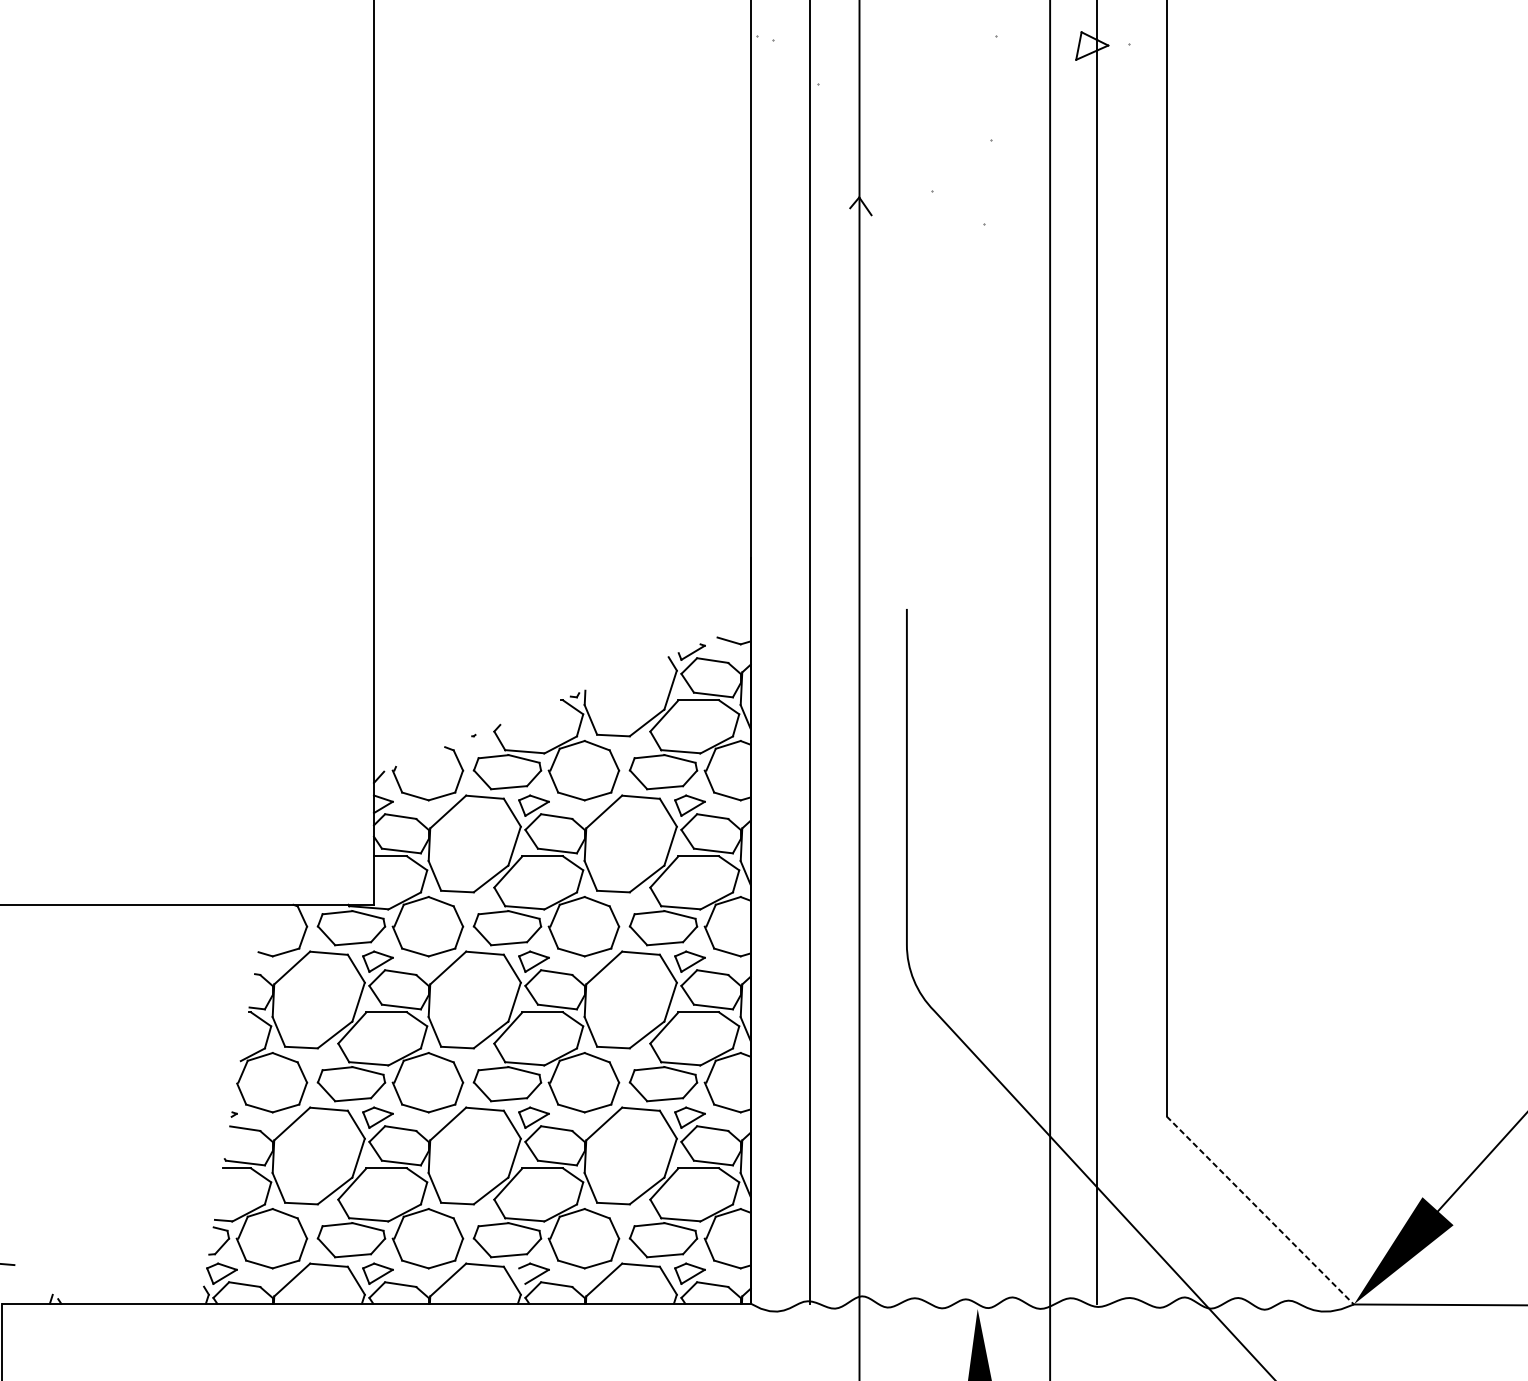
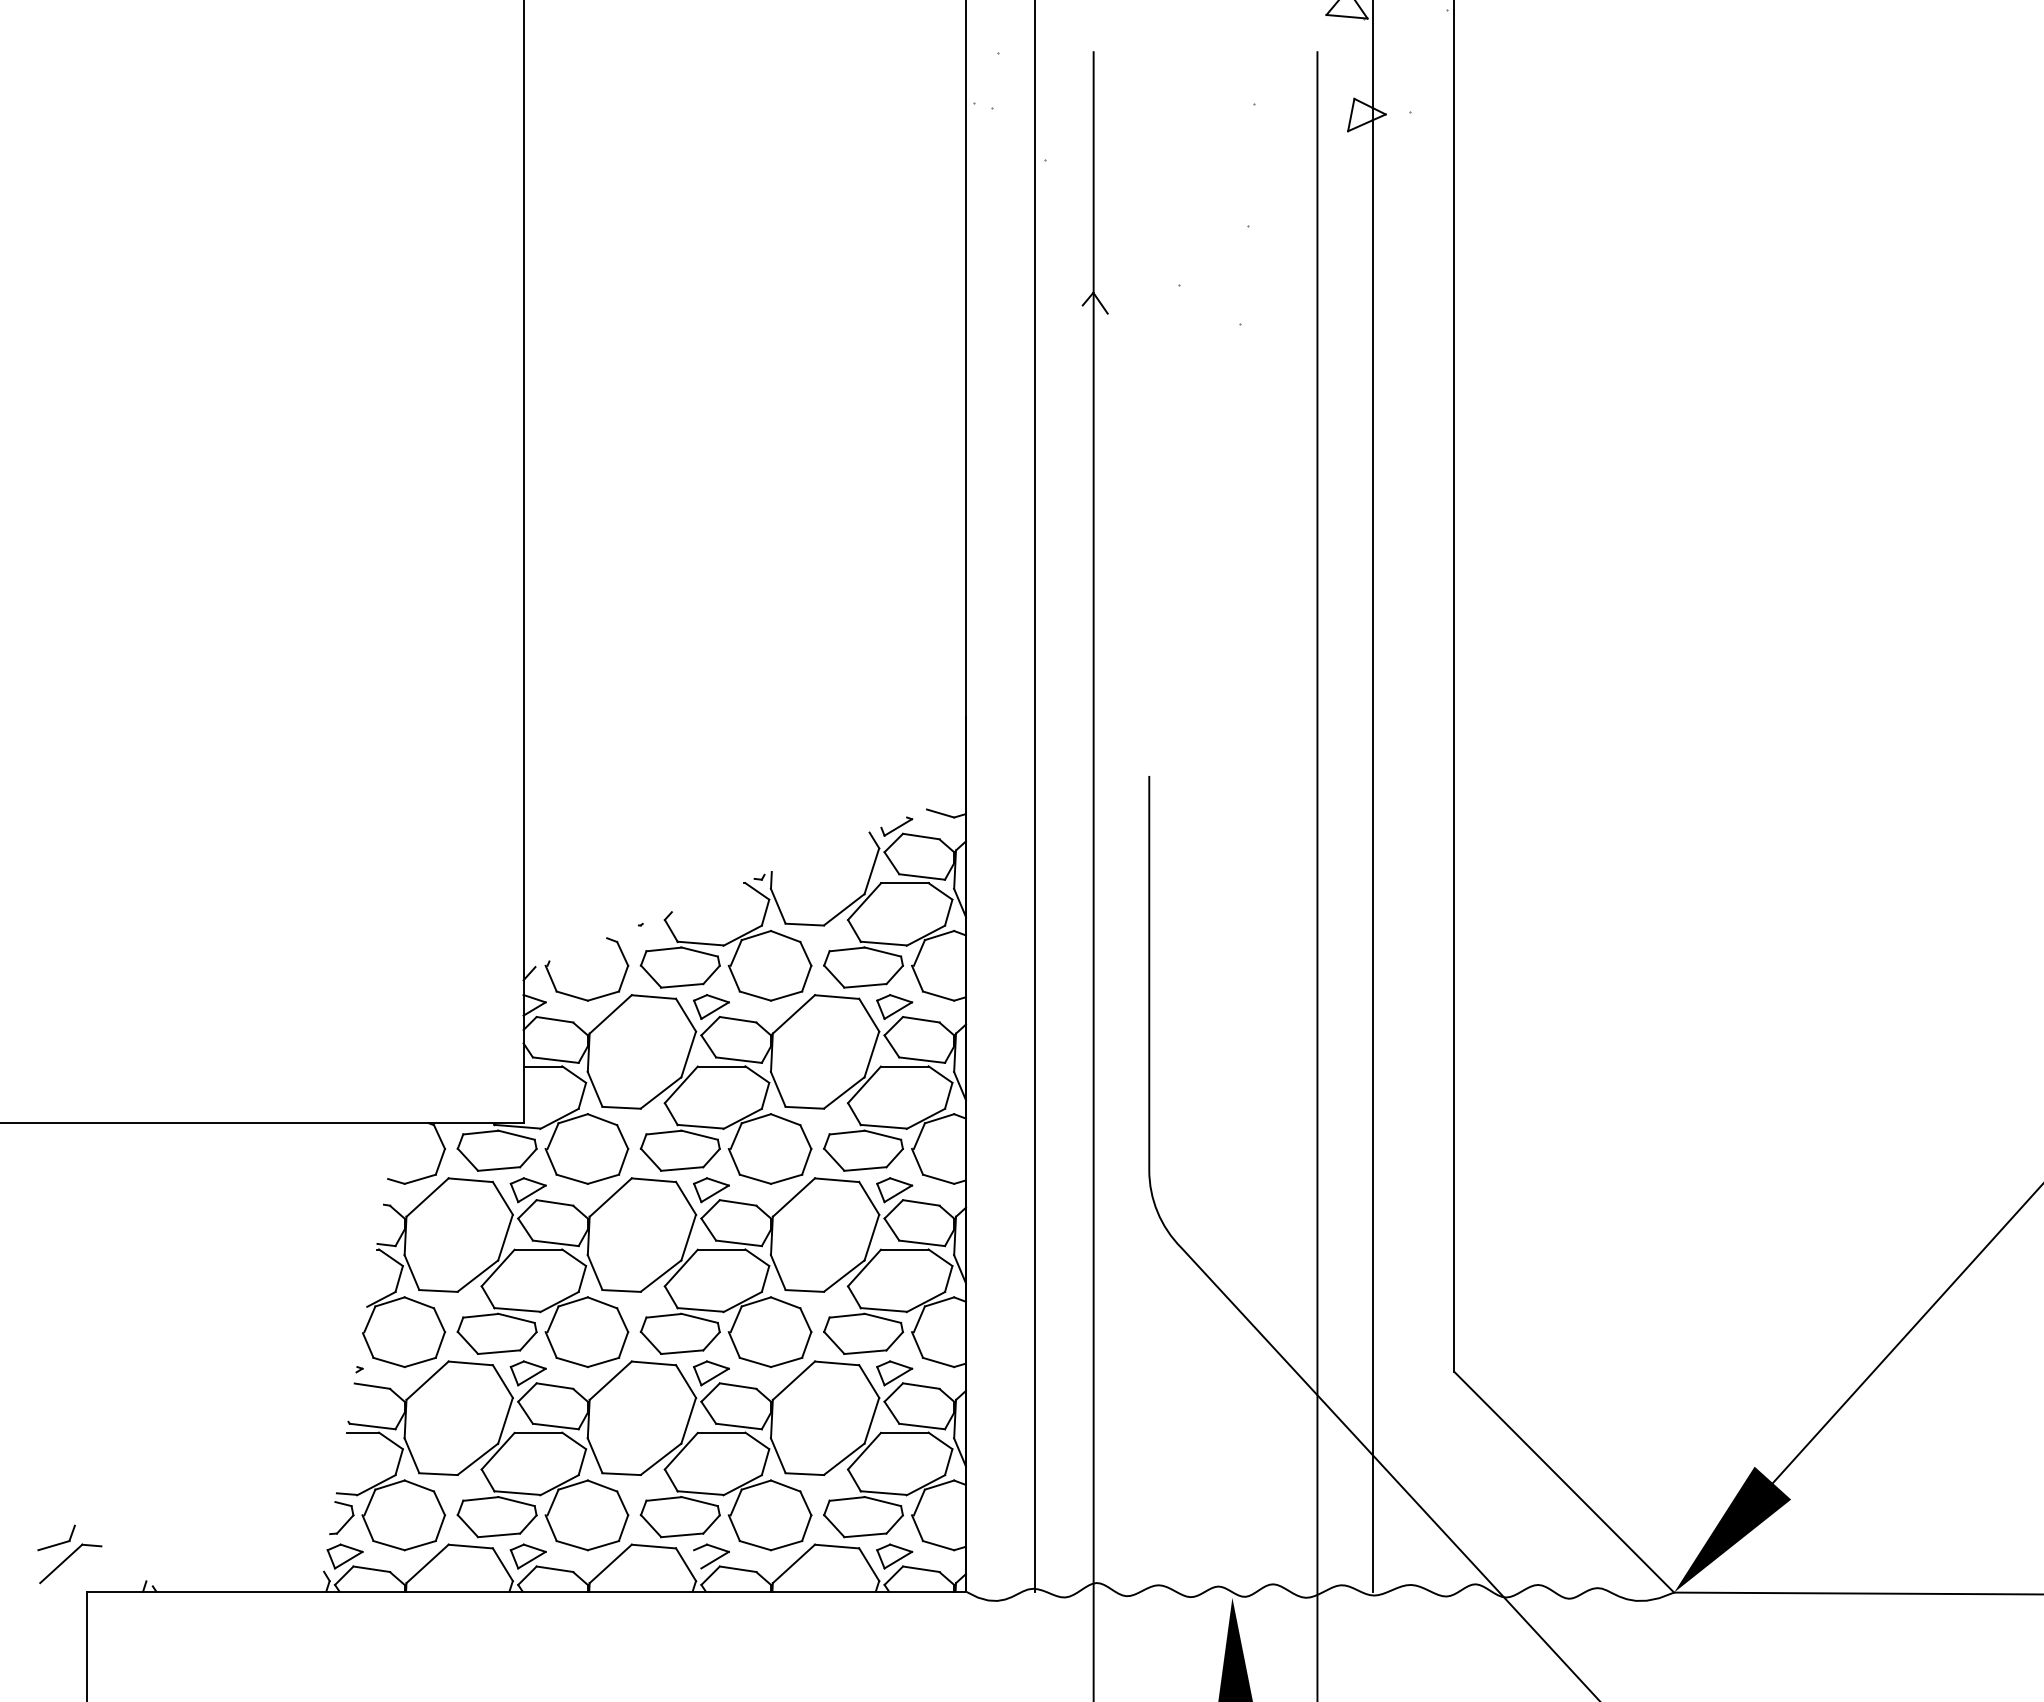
line: (1260, 1210) -> (1564, 1482), dashed -> solid

